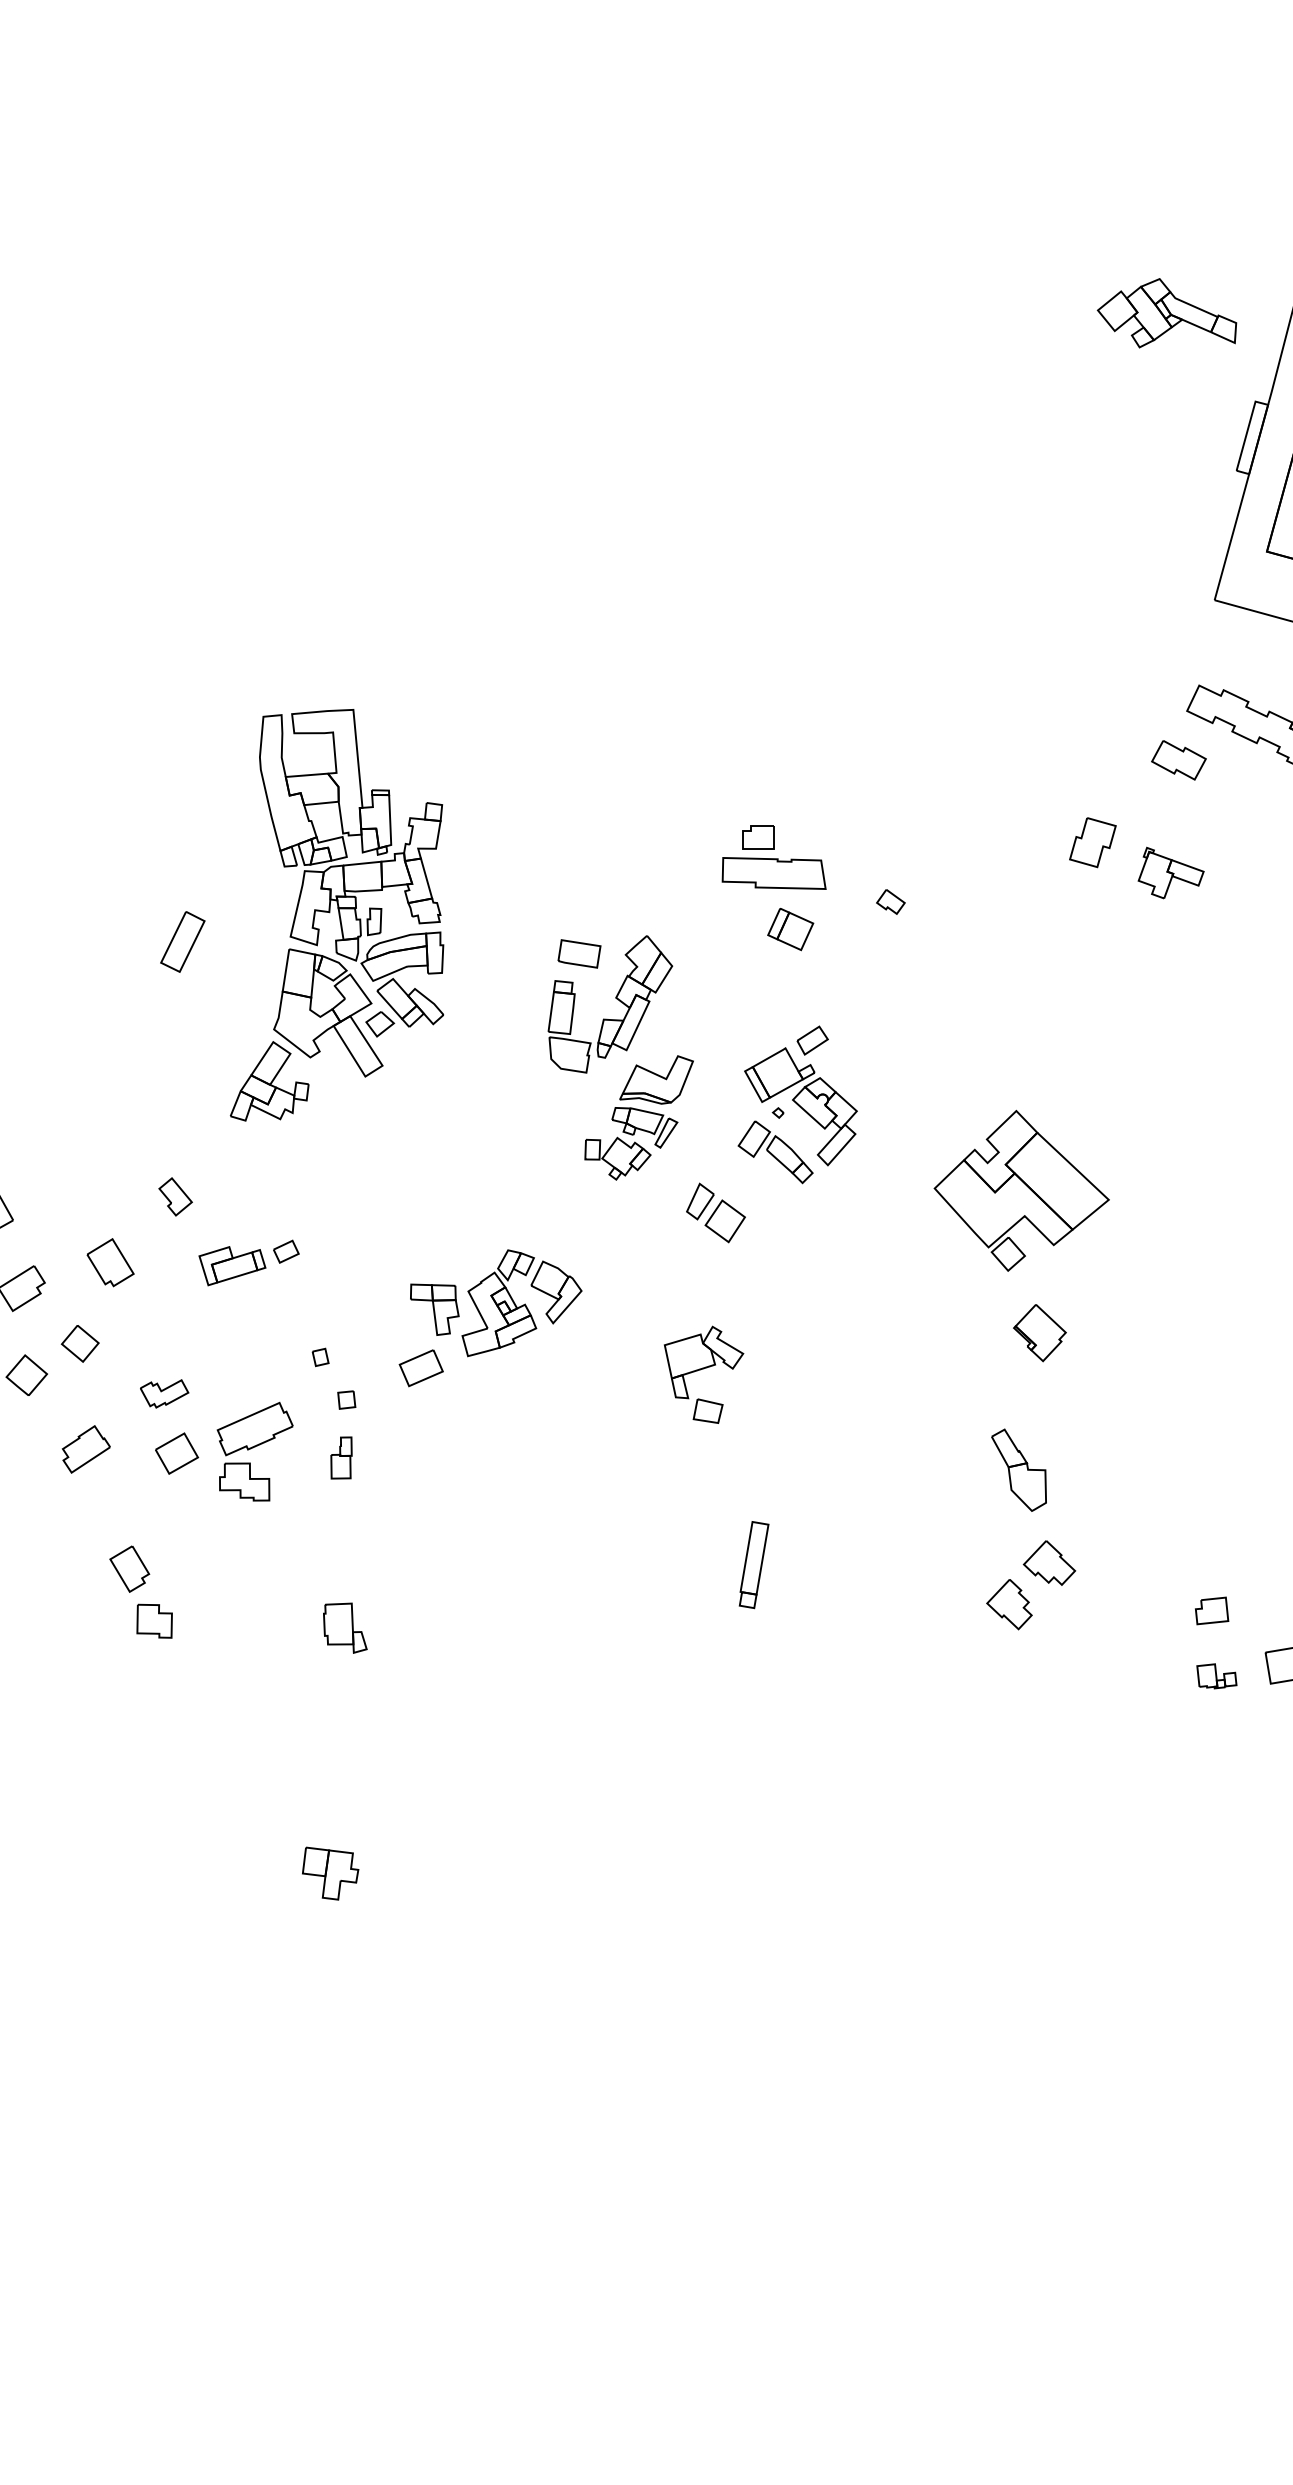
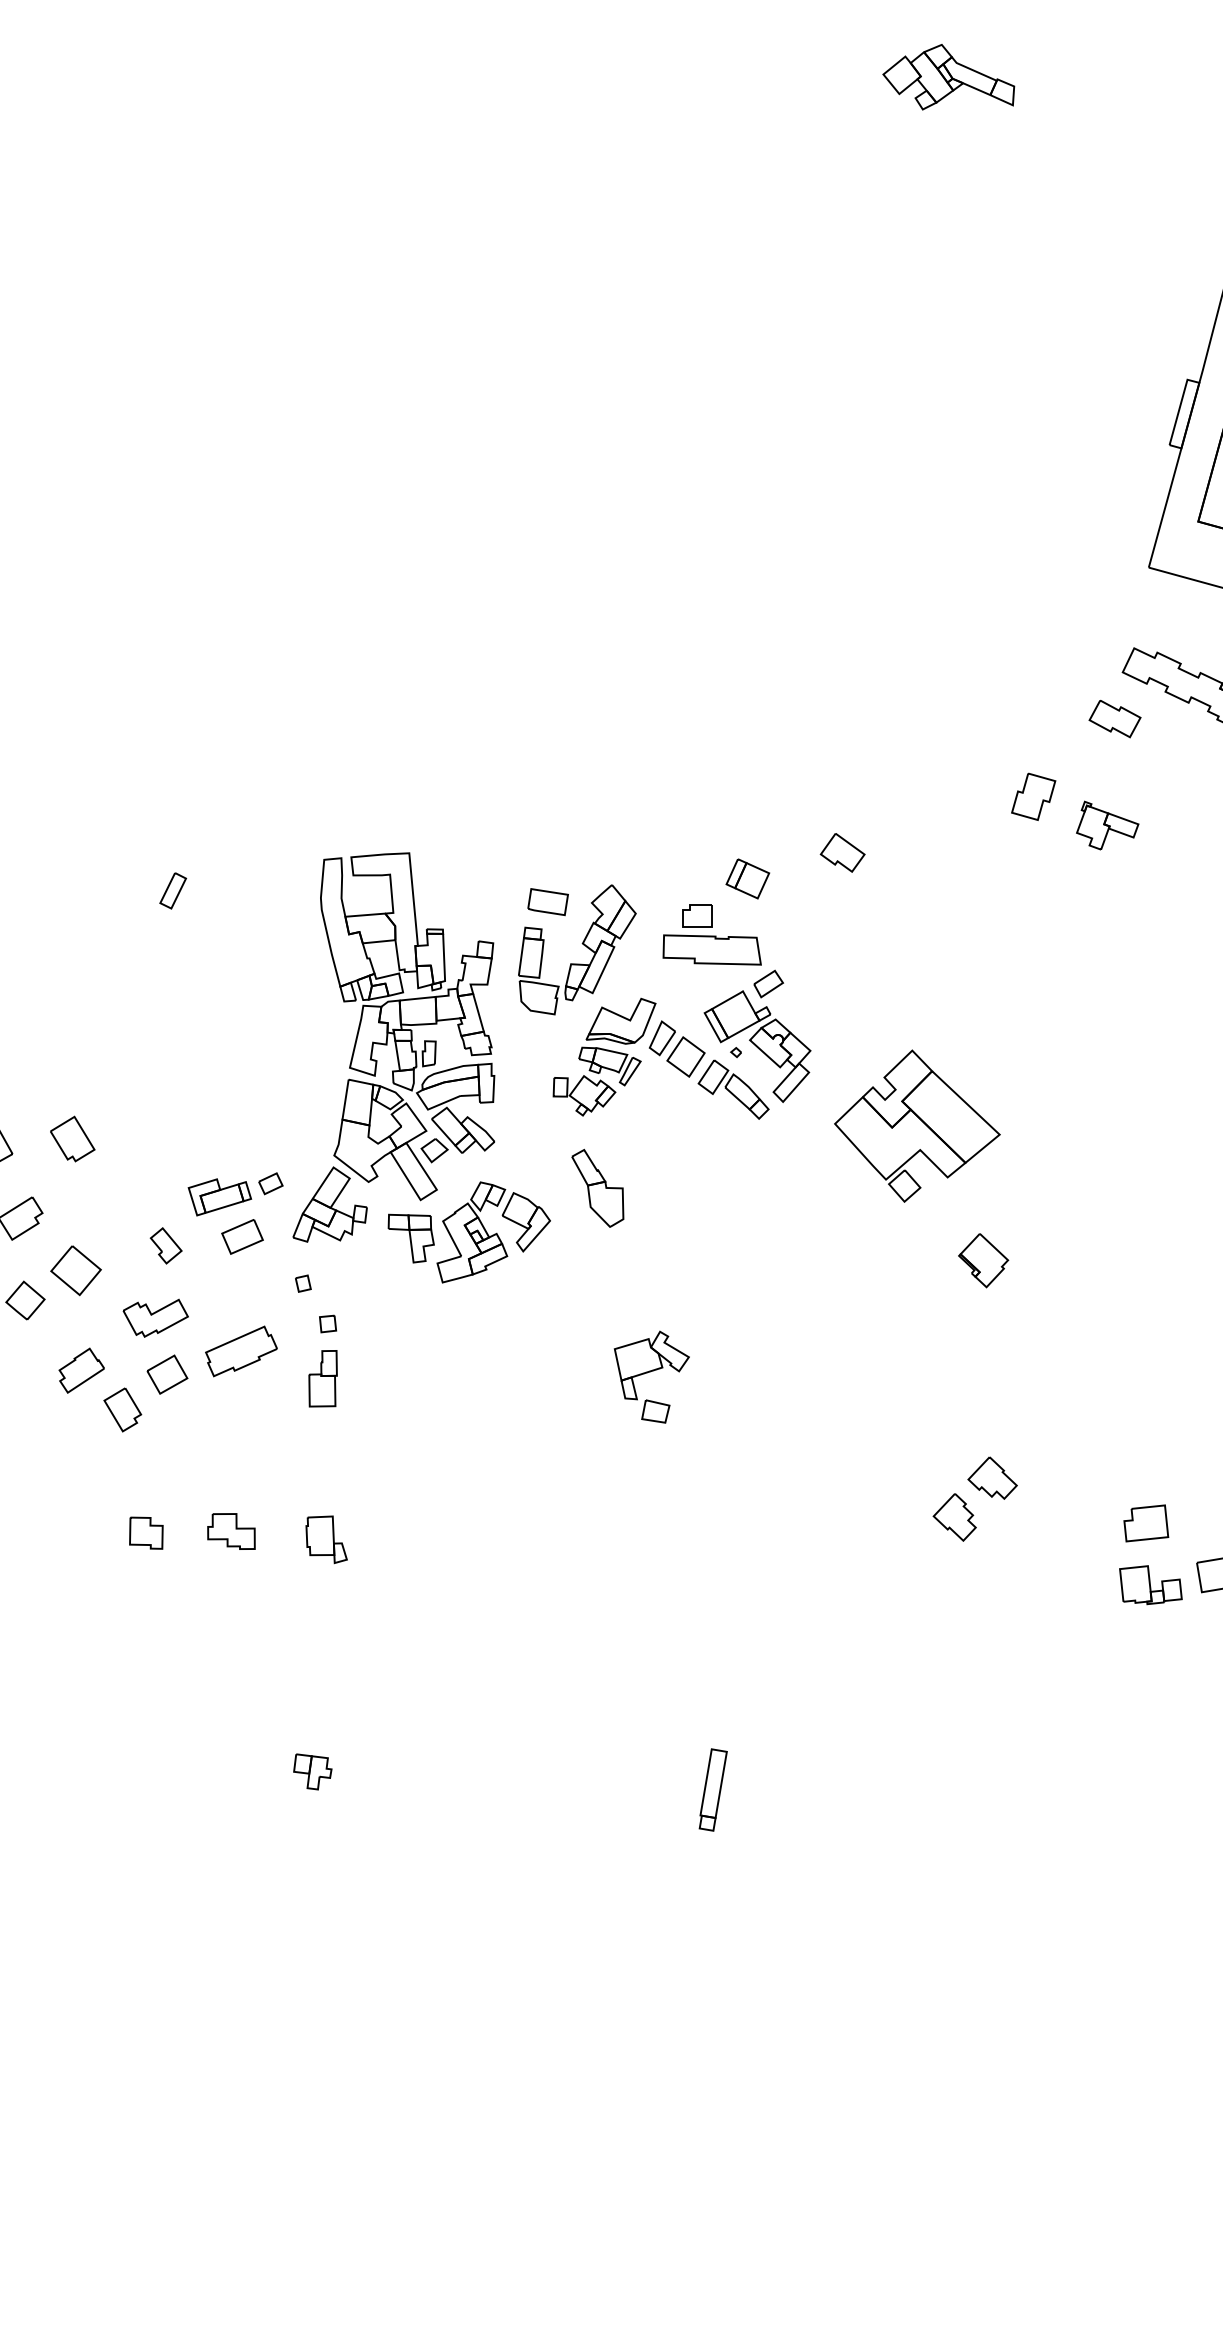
part: (1166, 313) -> (948, 77), moved
part: (773, 857) -> (711, 934), moved
part: (890, 901) -> (842, 852), size x1.67
part: (336, 915) -> (393, 1047), moved
part: (183, 941) -> (173, 890), size x0.62
part: (1021, 1190) -> (917, 1125), moved
part: (174, 1196) -> (165, 1245), moved
part: (716, 1212) -> (677, 1048), moved
part: (110, 1262) -> (72, 1138), moved
part: (79, 1343) -> (75, 1270), size x1.43
part: (421, 1367) -> (242, 1236), moved
part: (703, 1374) -> (651, 1376), moved
part: (164, 1393) -> (155, 1317), size x1.43
part: (340, 1457) -> (322, 1378), size x1.43
part: (1018, 1469) -> (597, 1187), moved
part: (244, 1482) -> (231, 1531), moved
part: (753, 1564) -> (712, 1789), moved
part: (129, 1568) -> (122, 1409), moved
part: (1212, 1611) -> (1146, 1523), size x1.43
part: (1216, 1676) -> (1150, 1585), size x1.67
part: (330, 1873) -> (312, 1771), size x0.71

